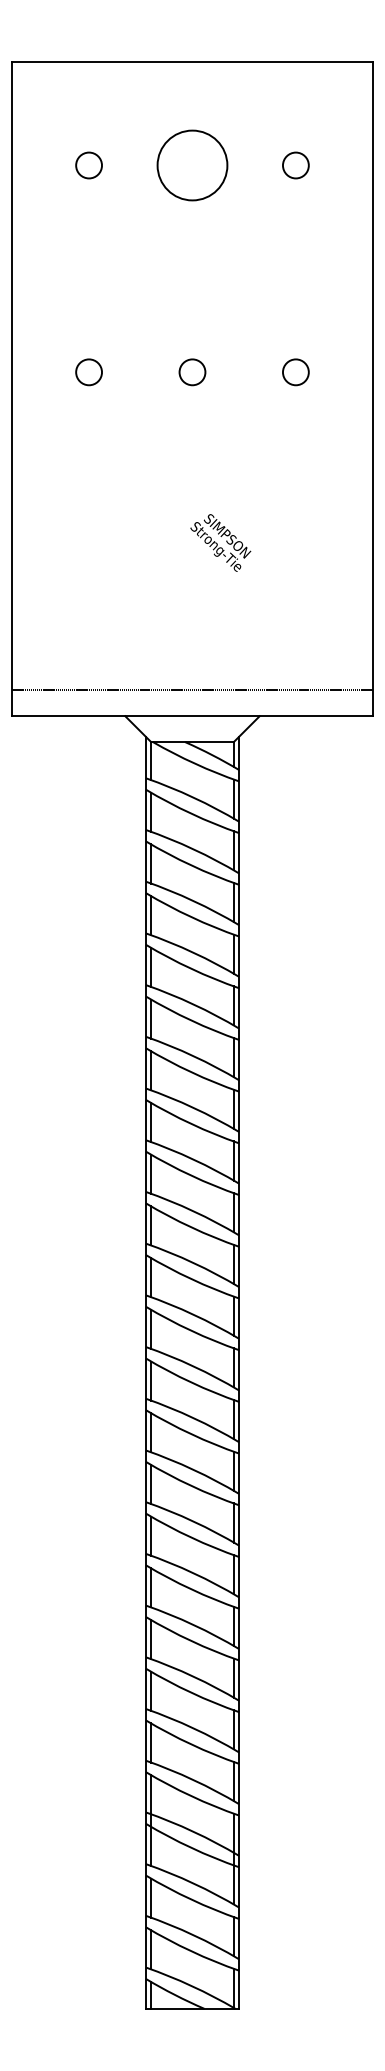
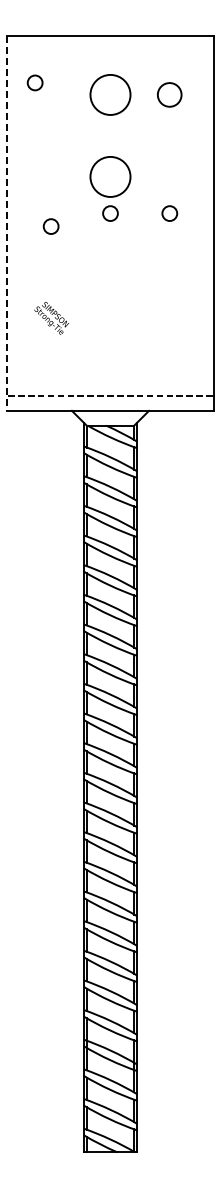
circle: (87, 164) -> (34, 82), moved
circle: (295, 164) -> (169, 94), size x1.6
circle: (192, 307) -> (110, 176), added
circle: (87, 372) -> (50, 226), moved
line: (11, 389) -> (6, 223), solid -> dashed
text: (220, 543) -> (51, 318), moved

